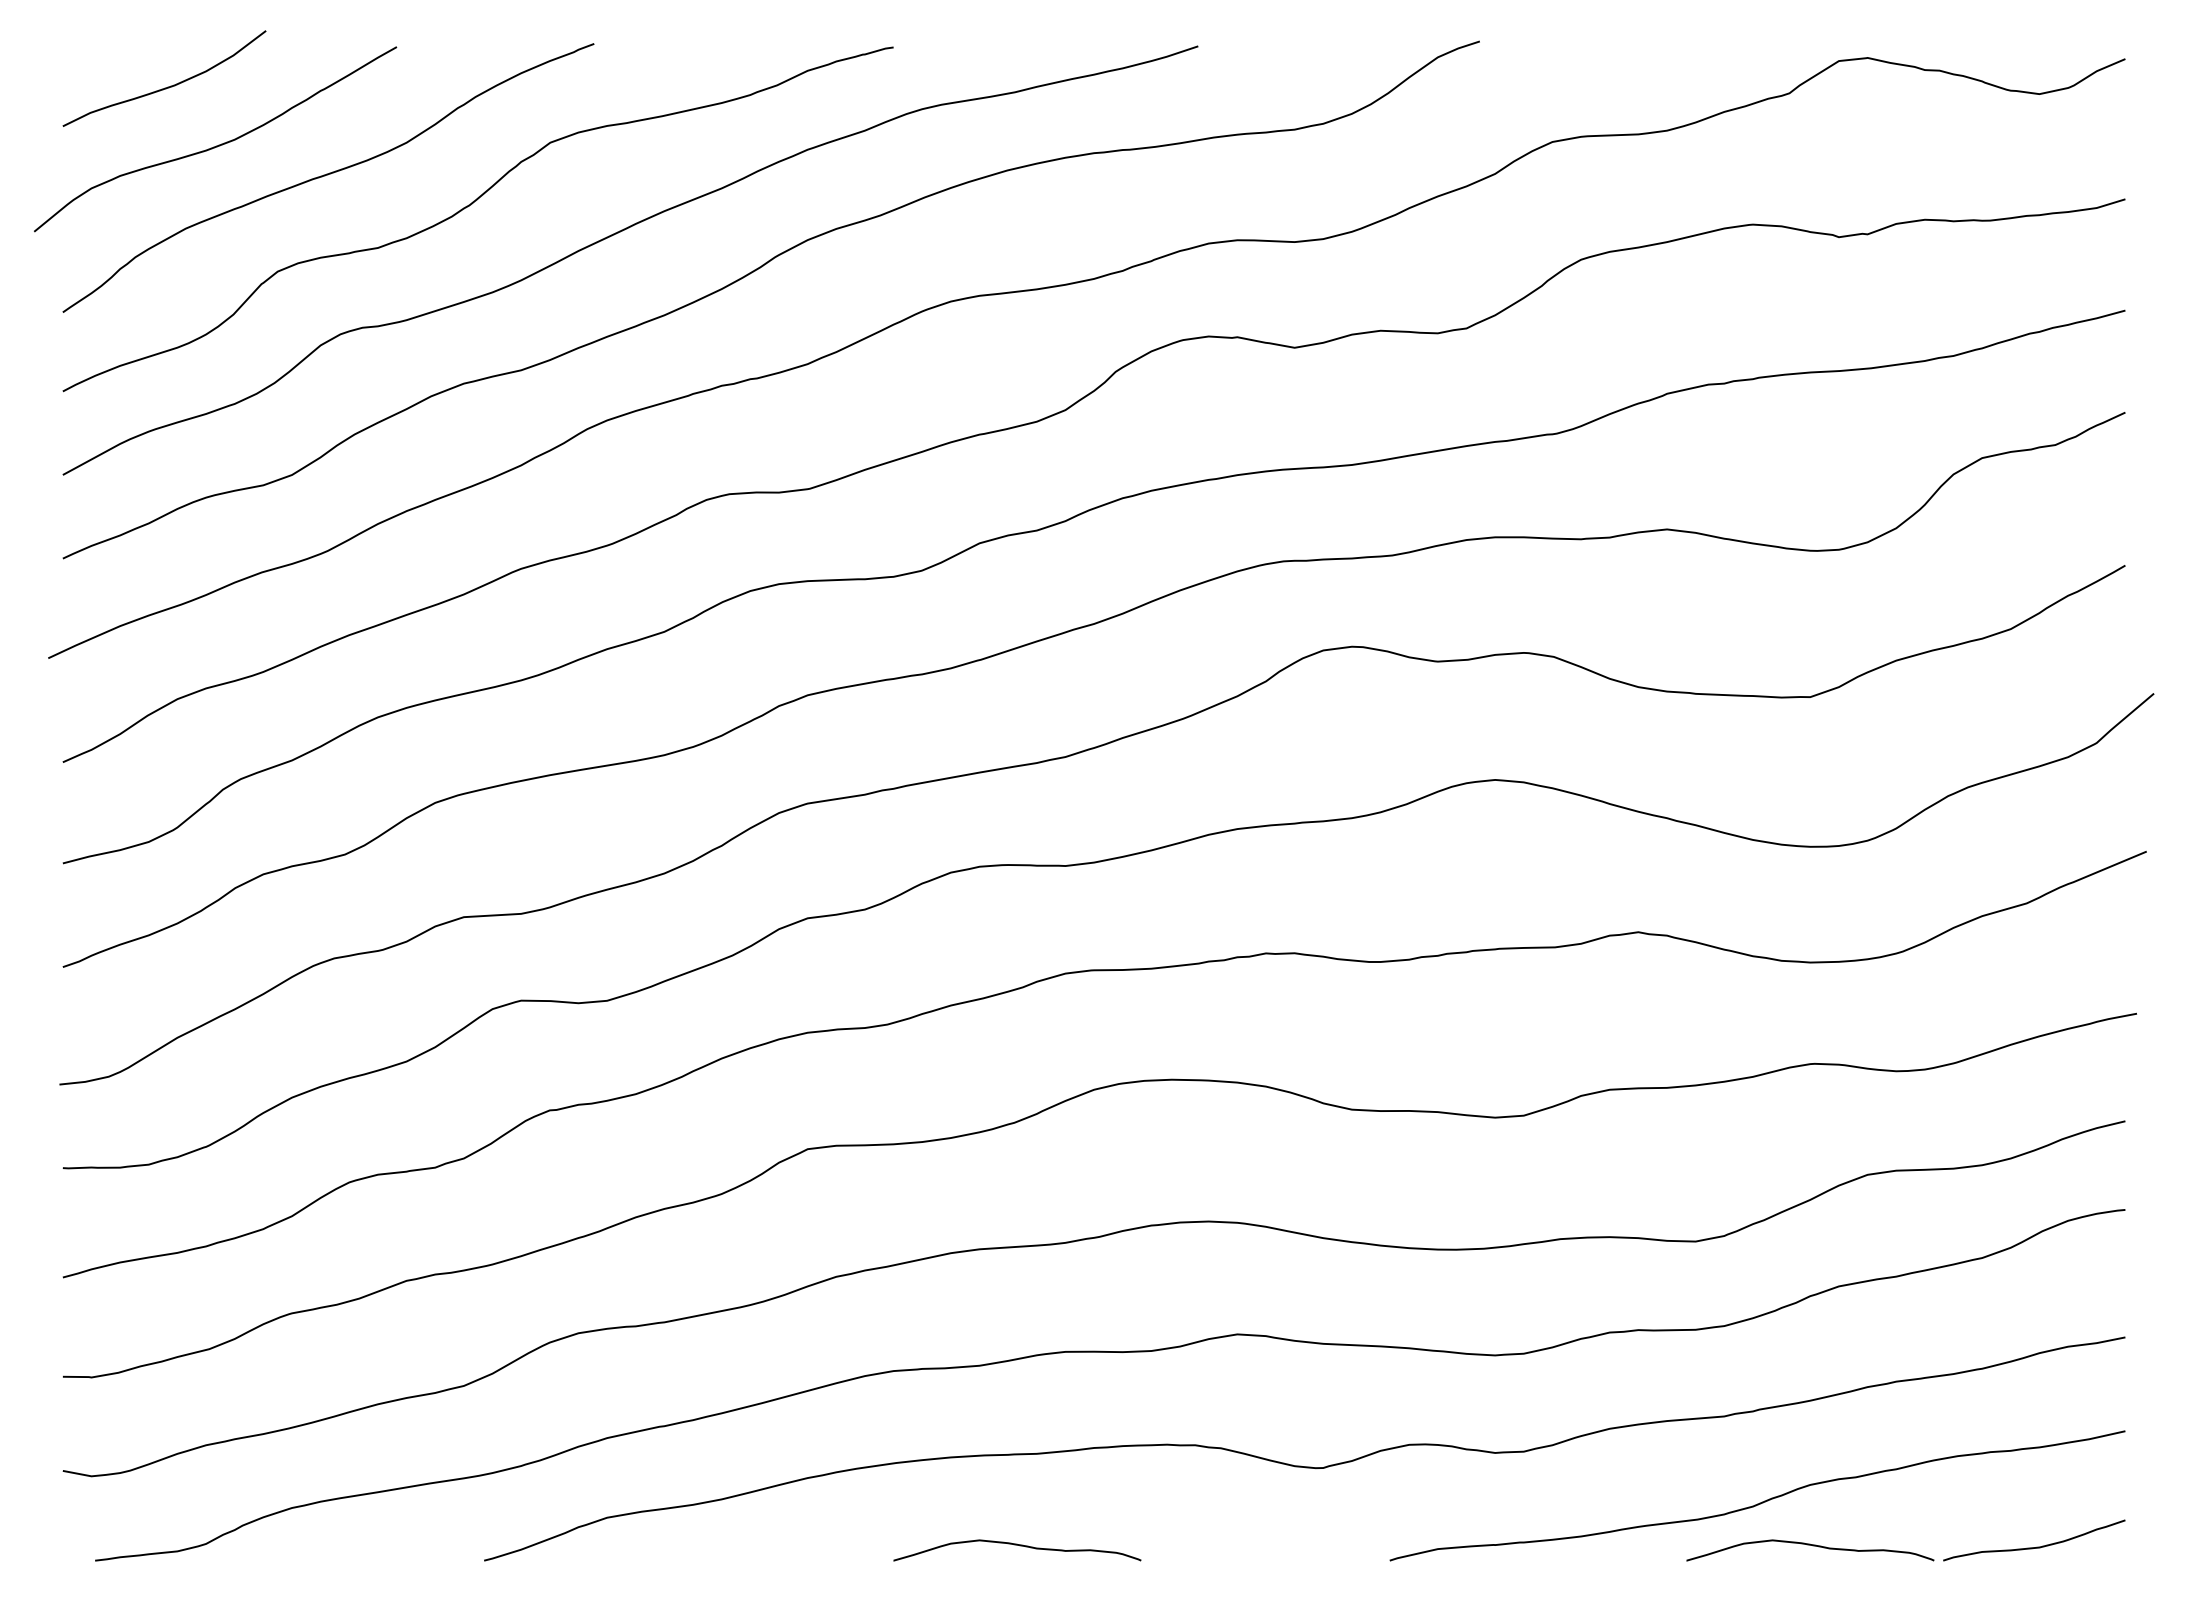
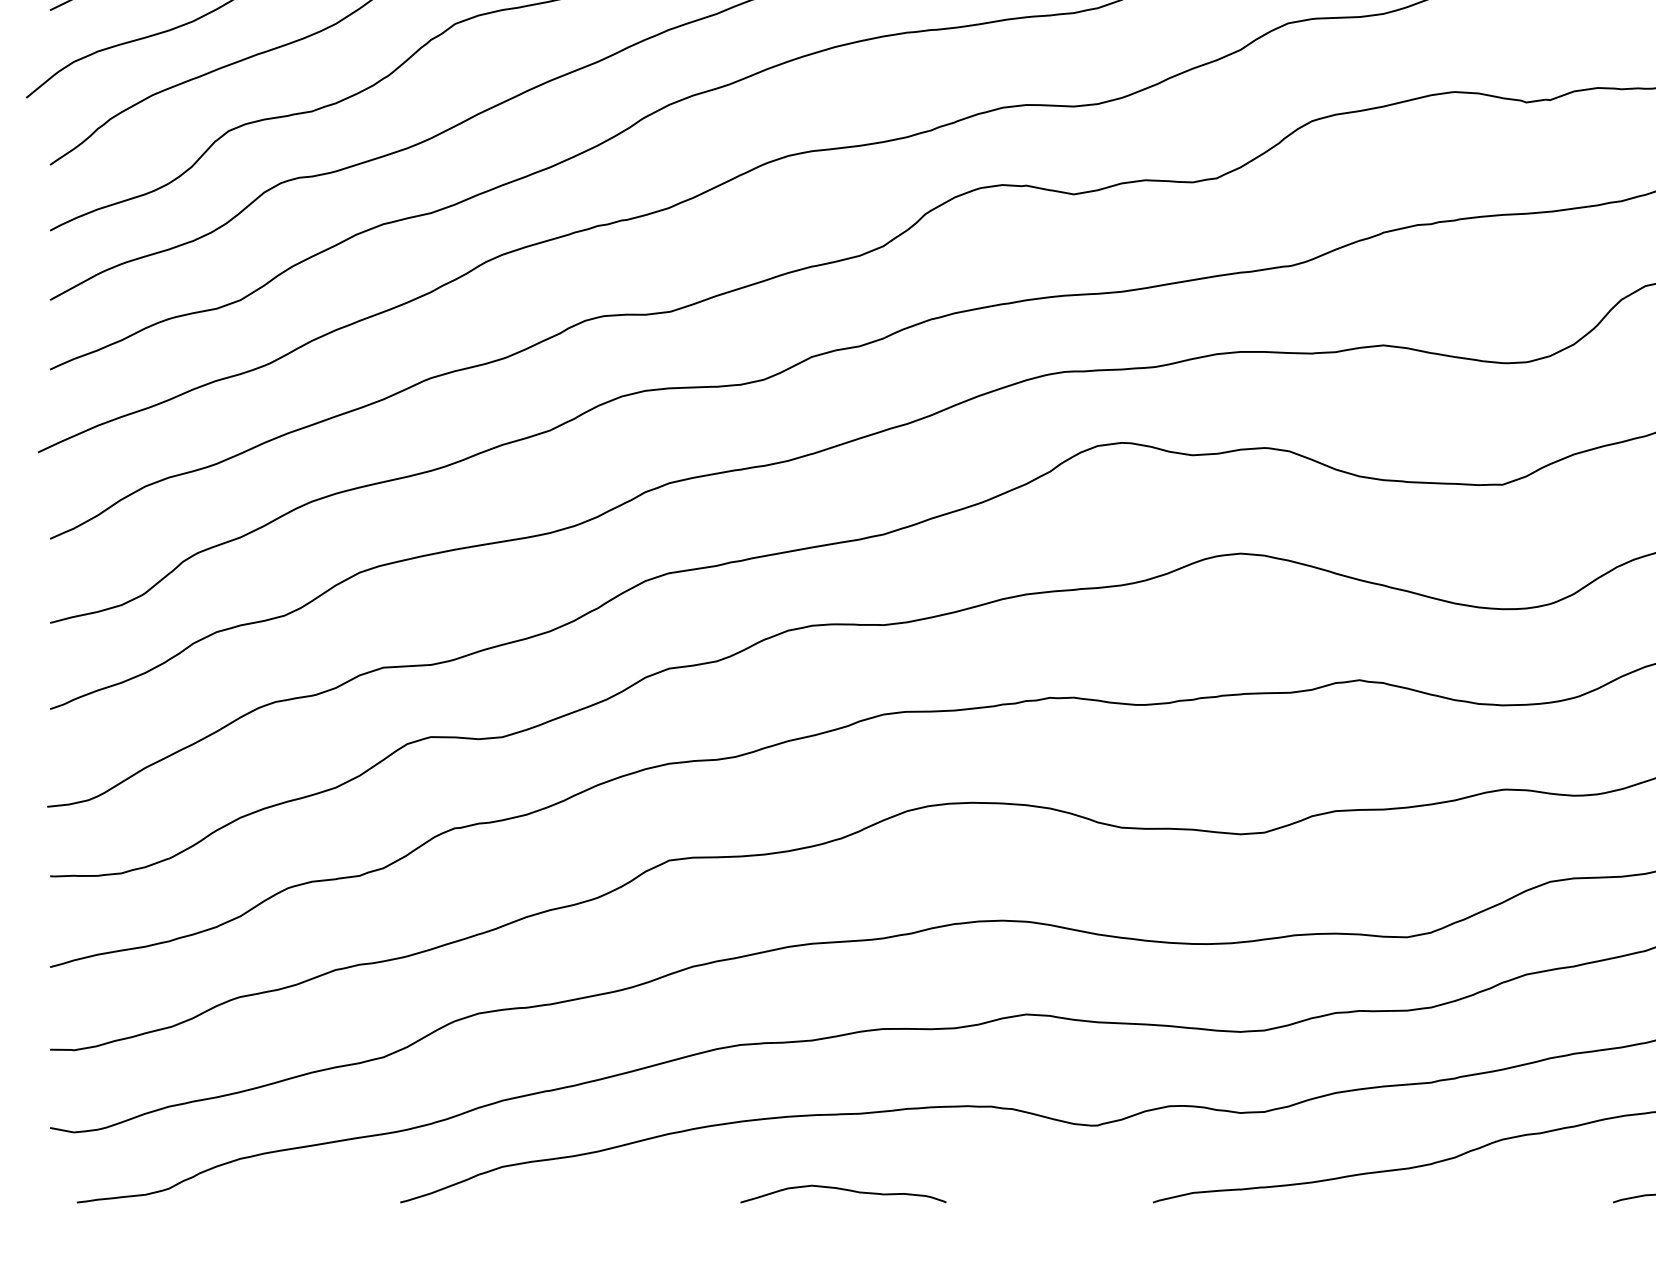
curve: (1812, 1546) -> (1504, 1190), removed

